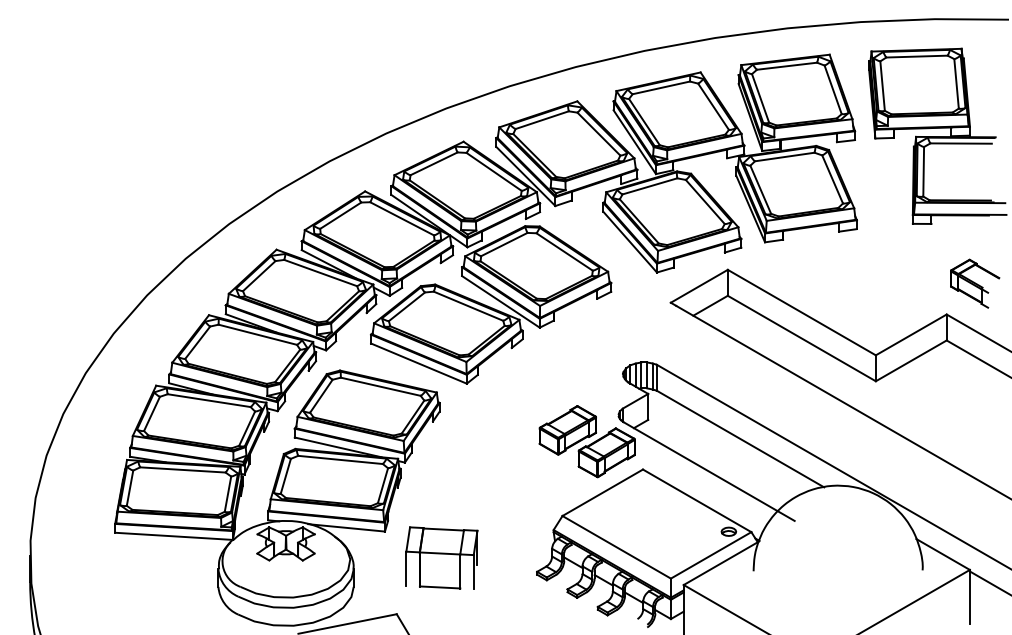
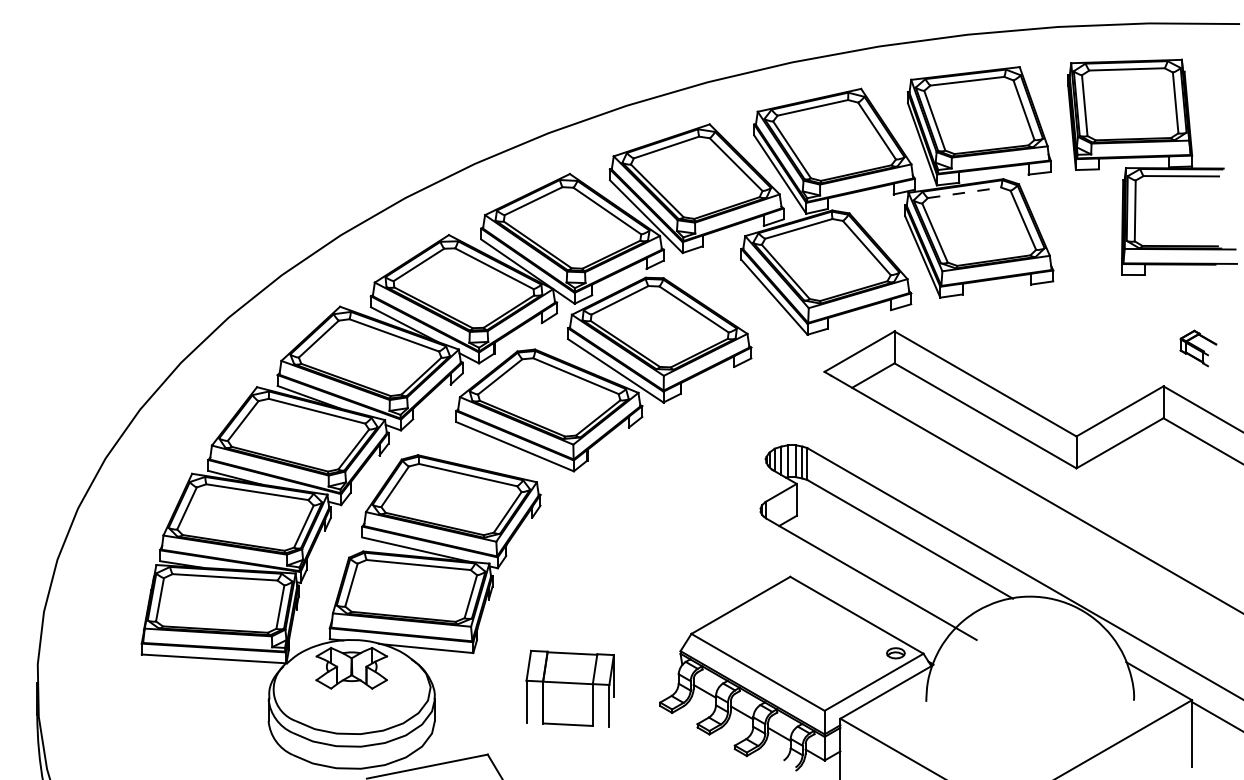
line: (784, 156) -> (964, 192), solid -> dashed
part: (975, 283) -> (1198, 348), size x0.6
part: (586, 441) -> (721, 542), removed
part: (441, 557) -> (569, 688), moved

